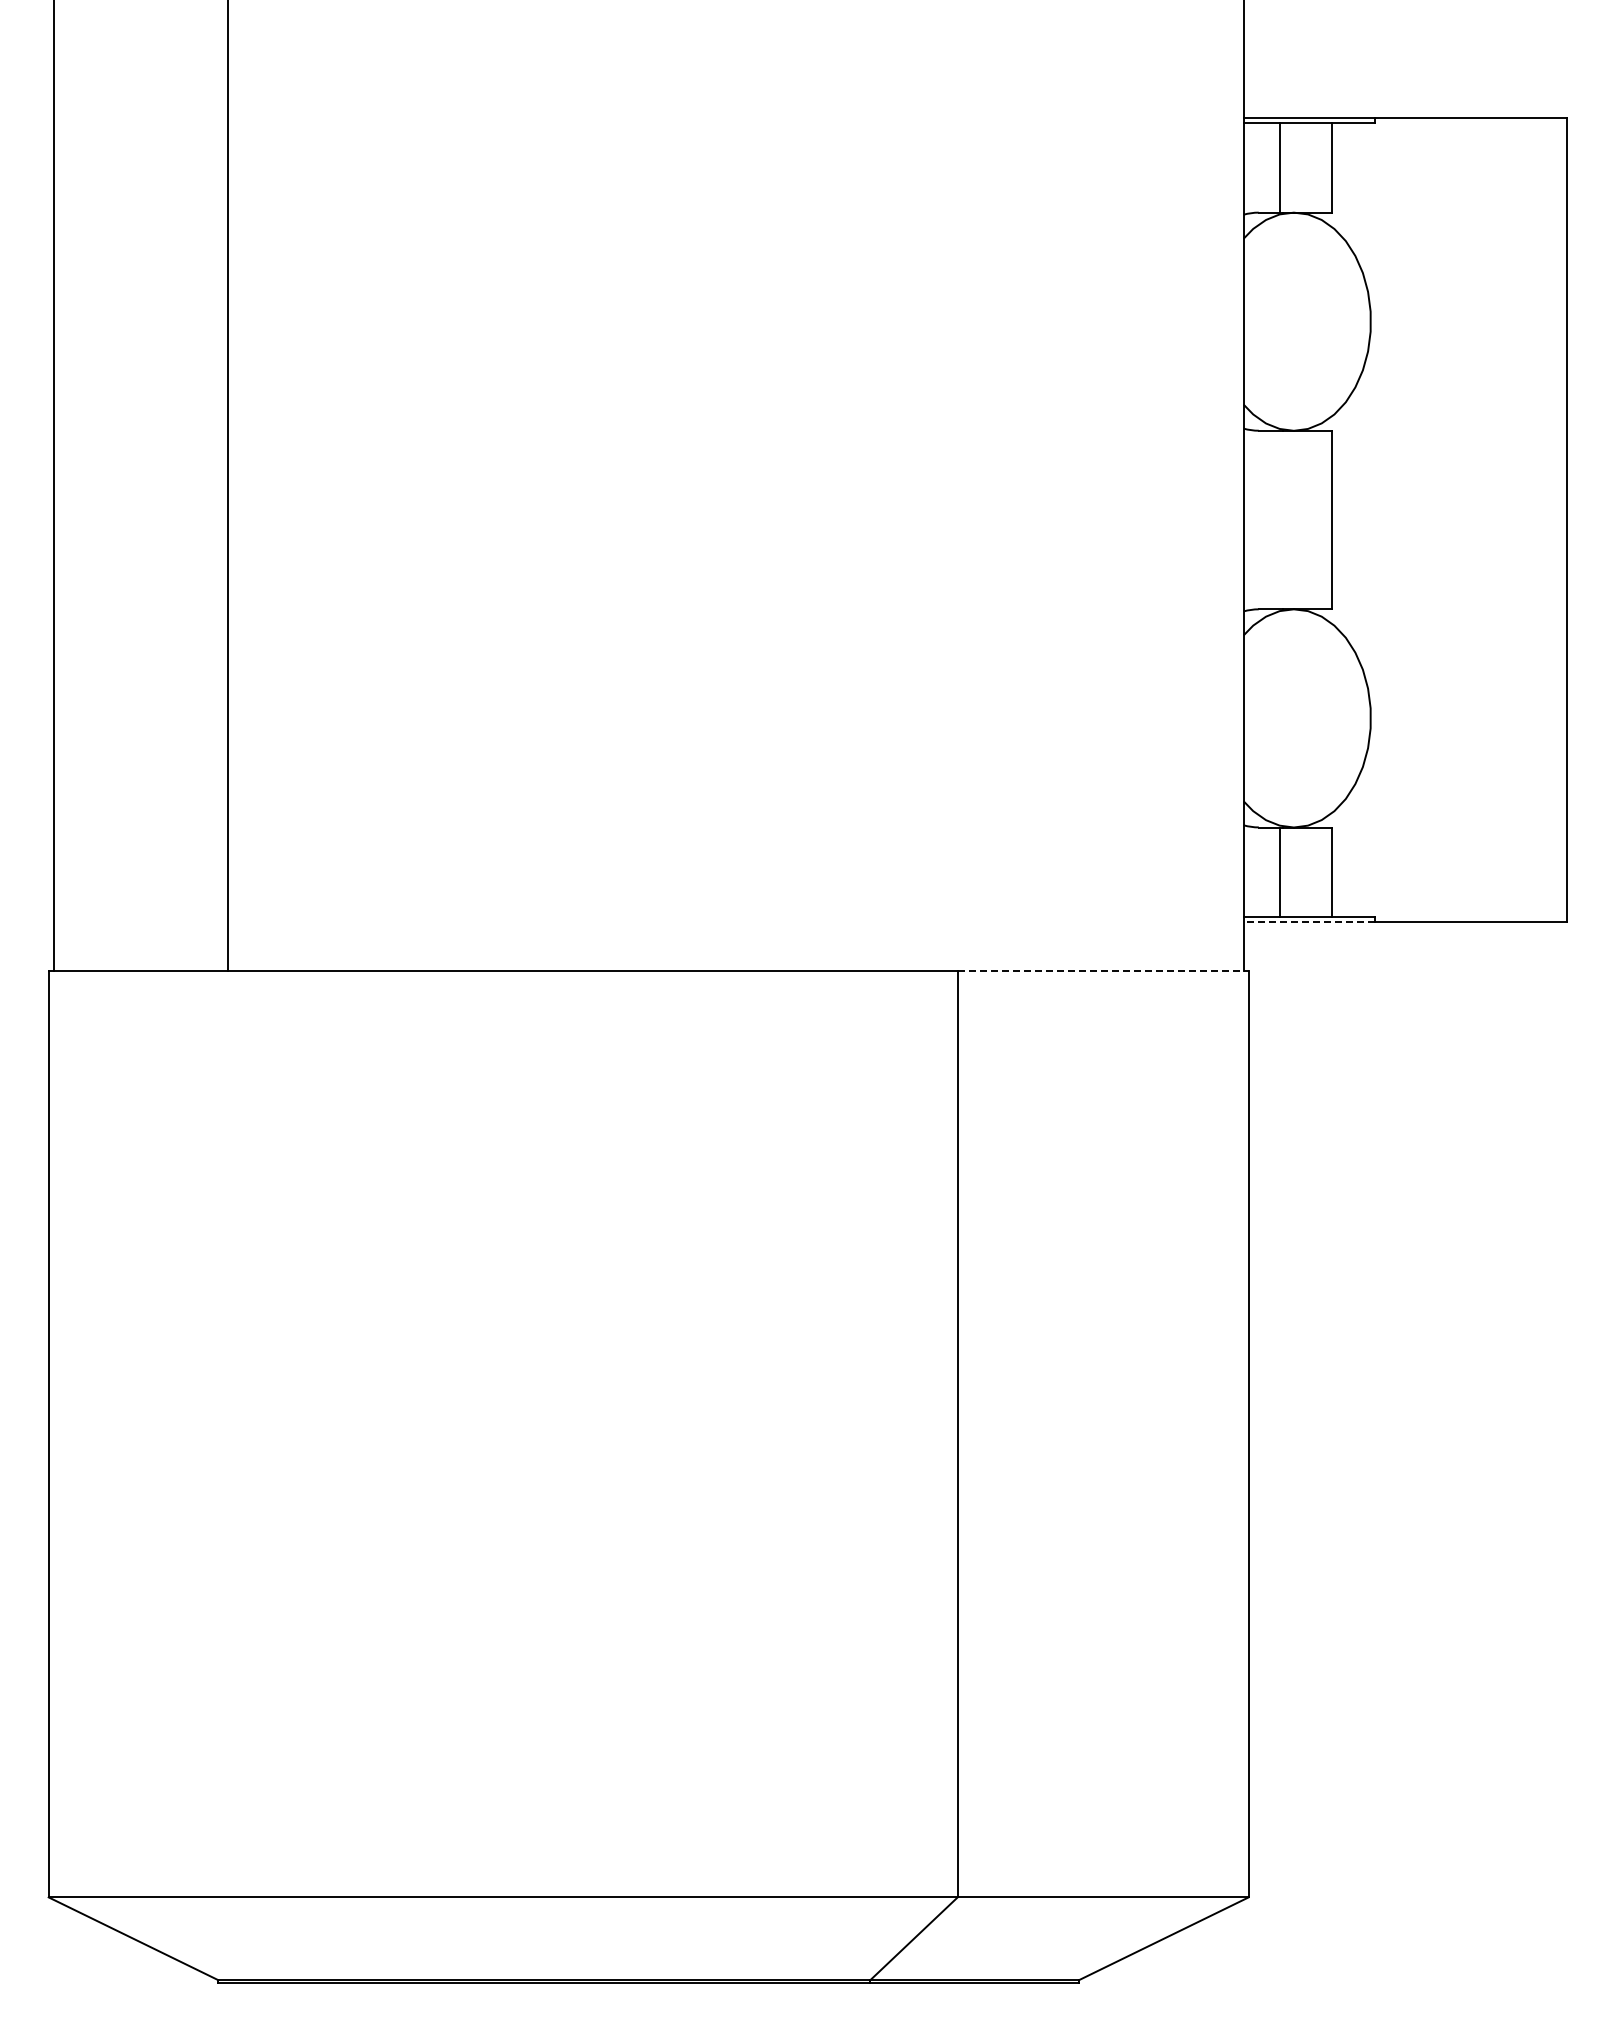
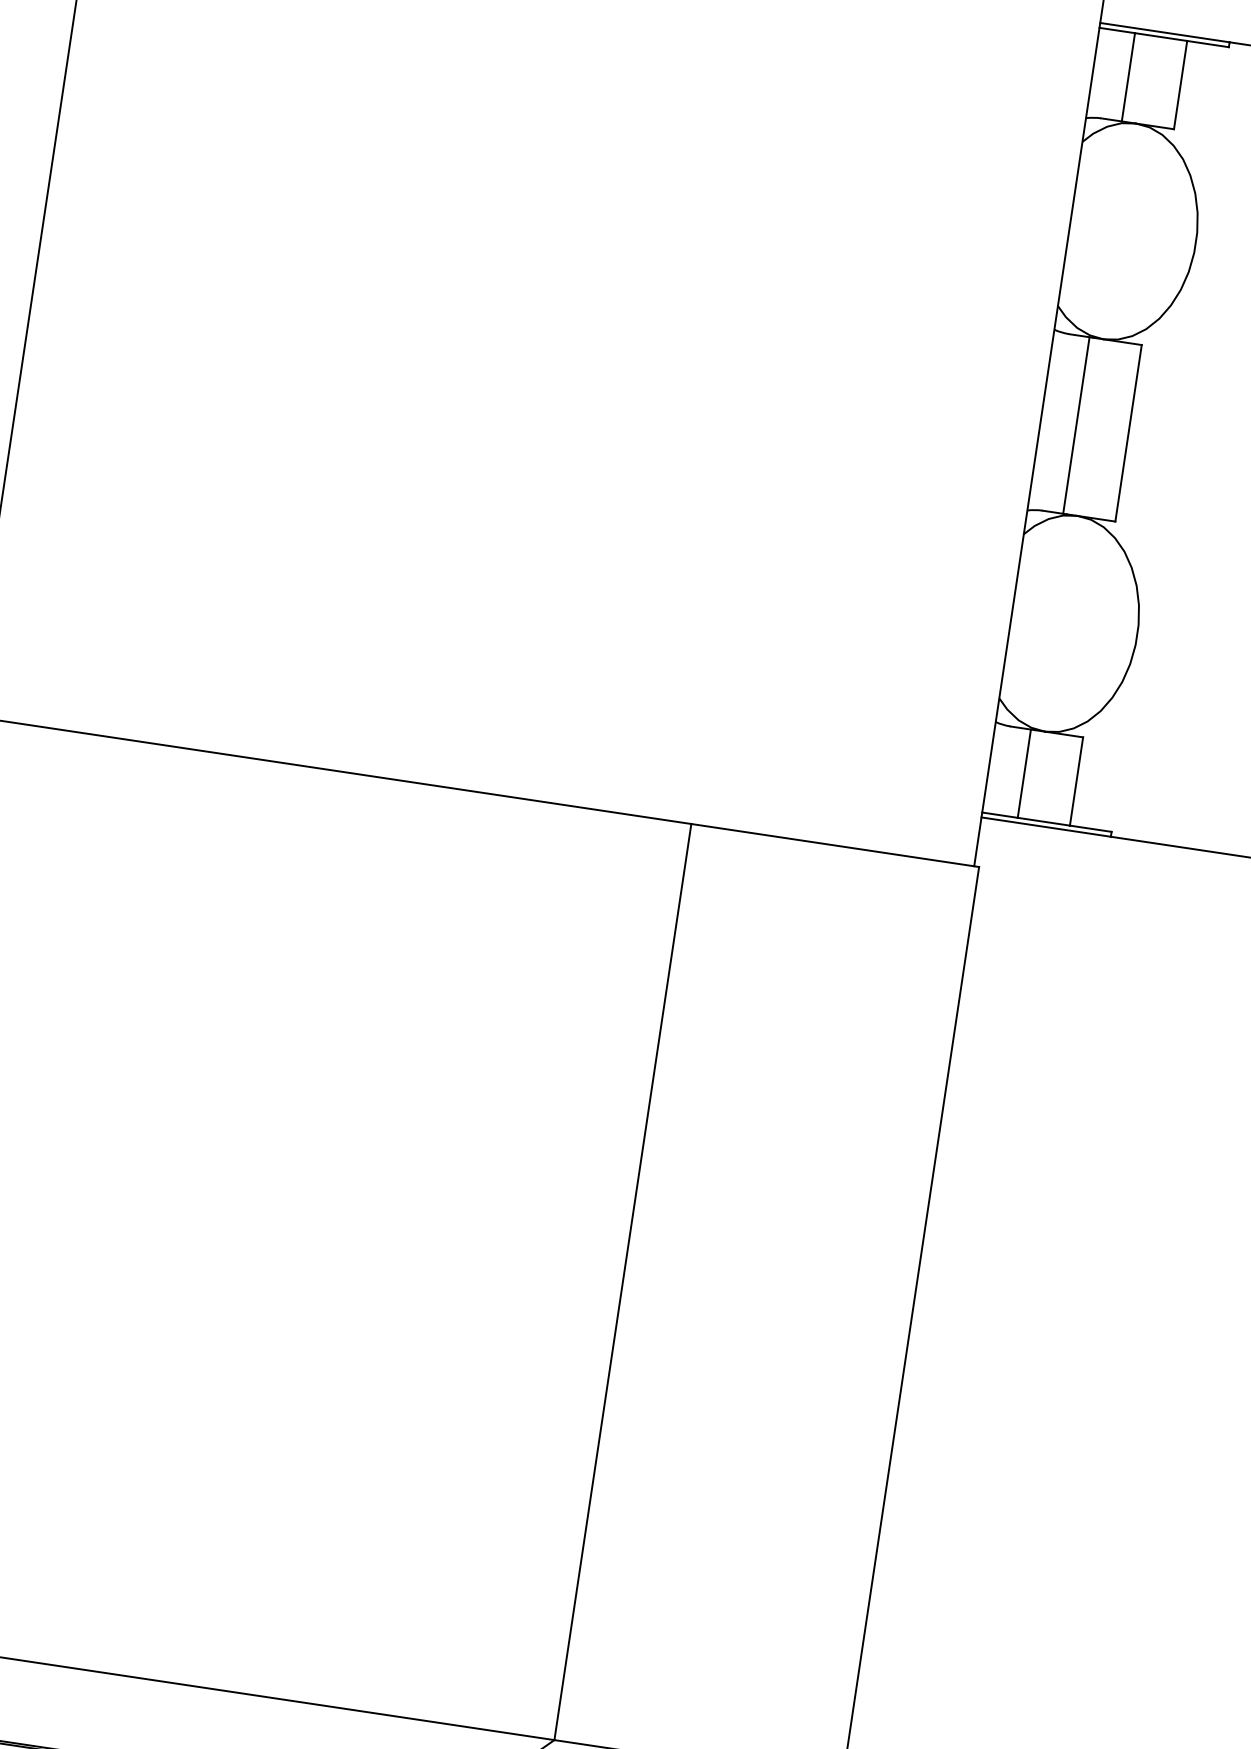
line: (1279, 519) -> (1076, 424), added
line: (1308, 921) -> (1045, 826), dashed -> solid
line: (1103, 971) -> (835, 845), dashed -> solid

